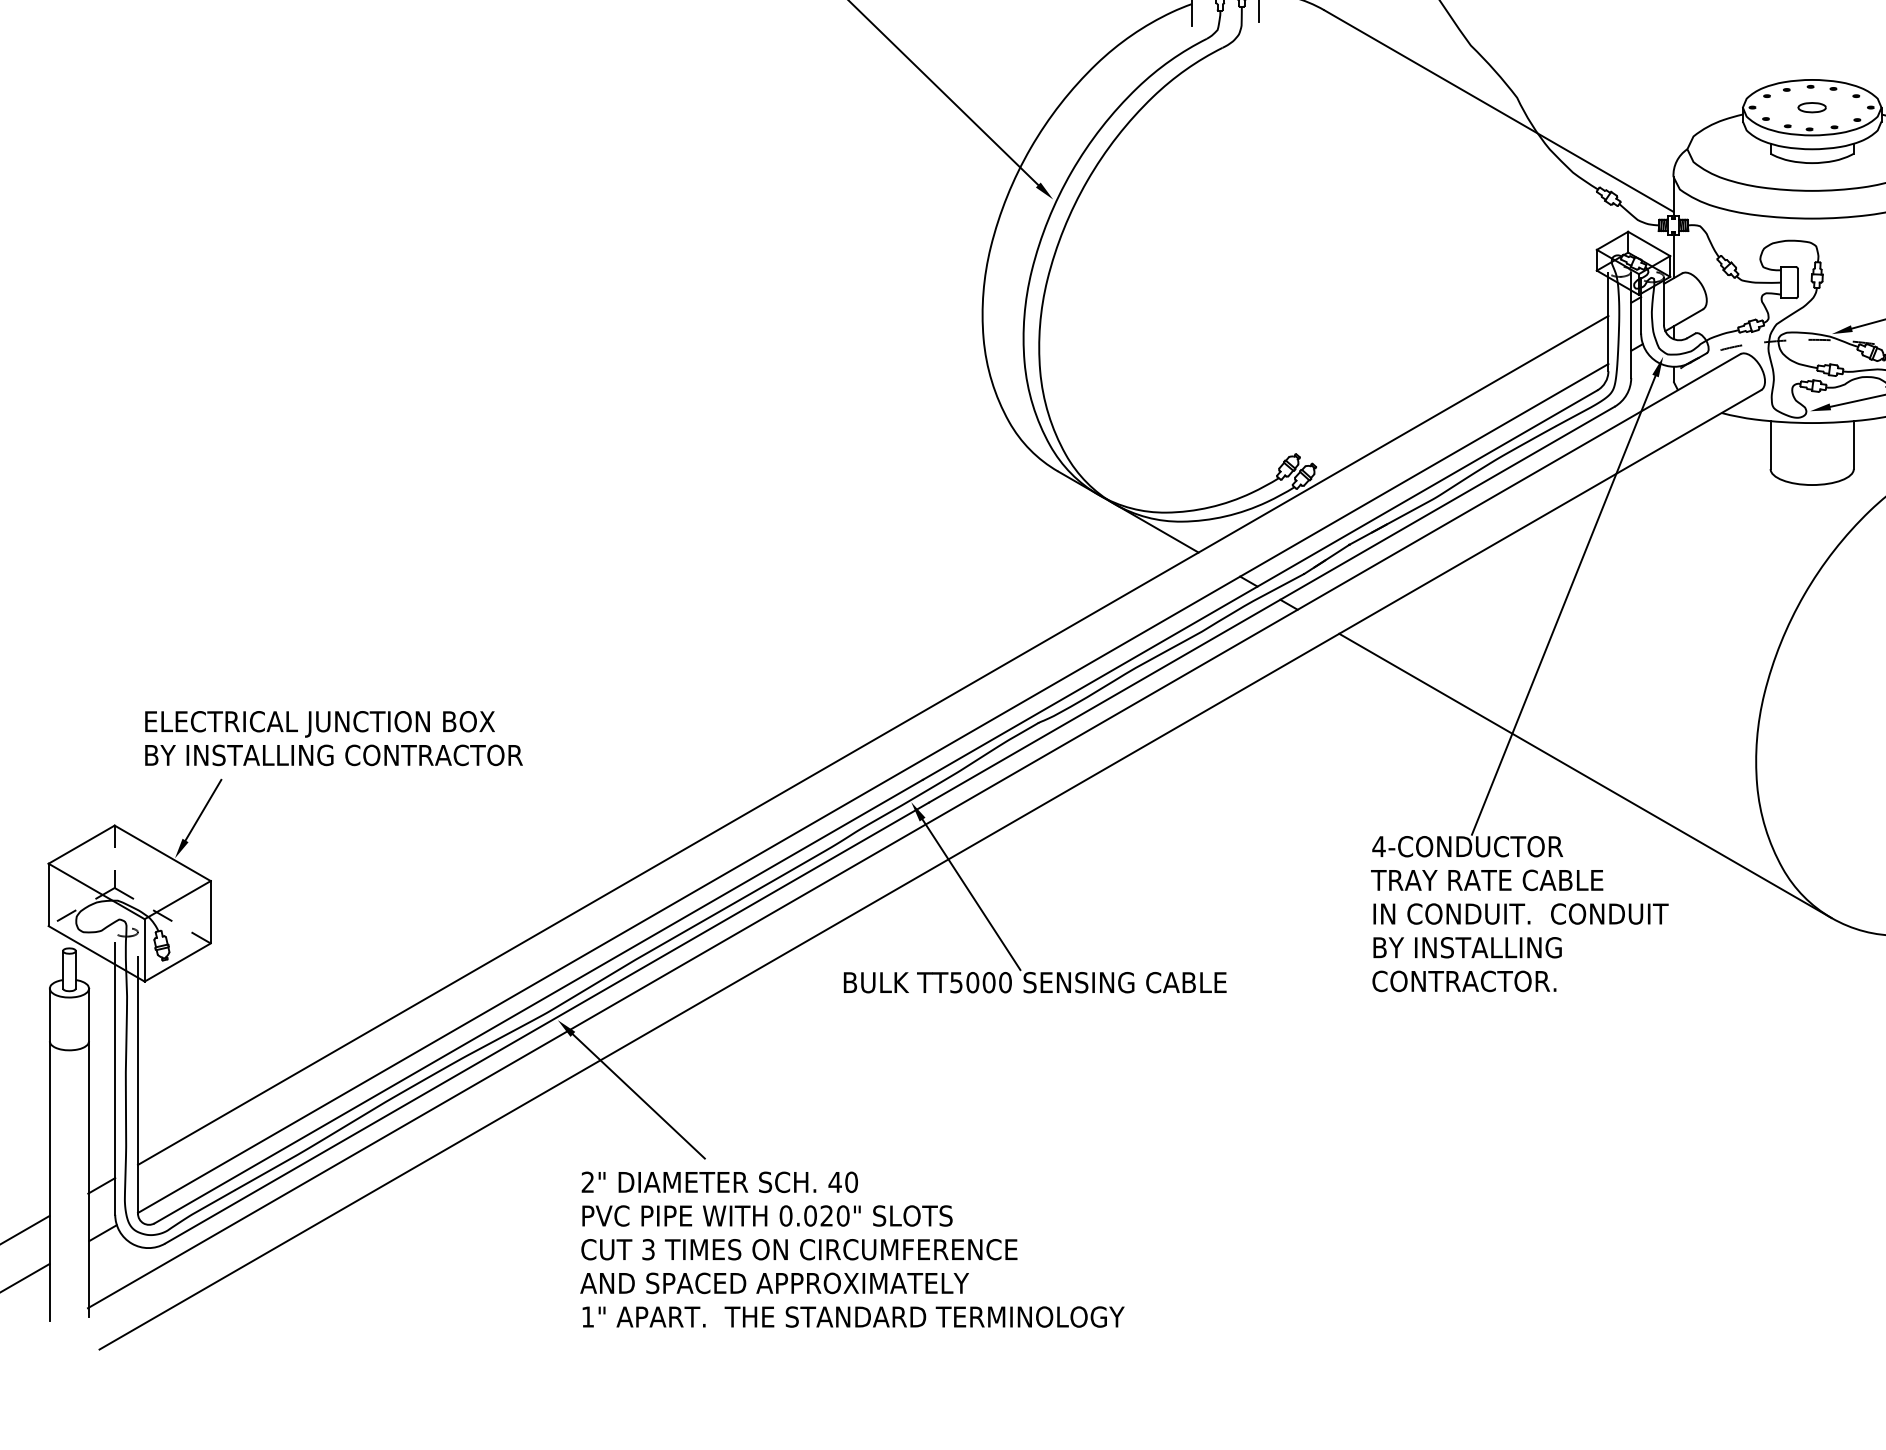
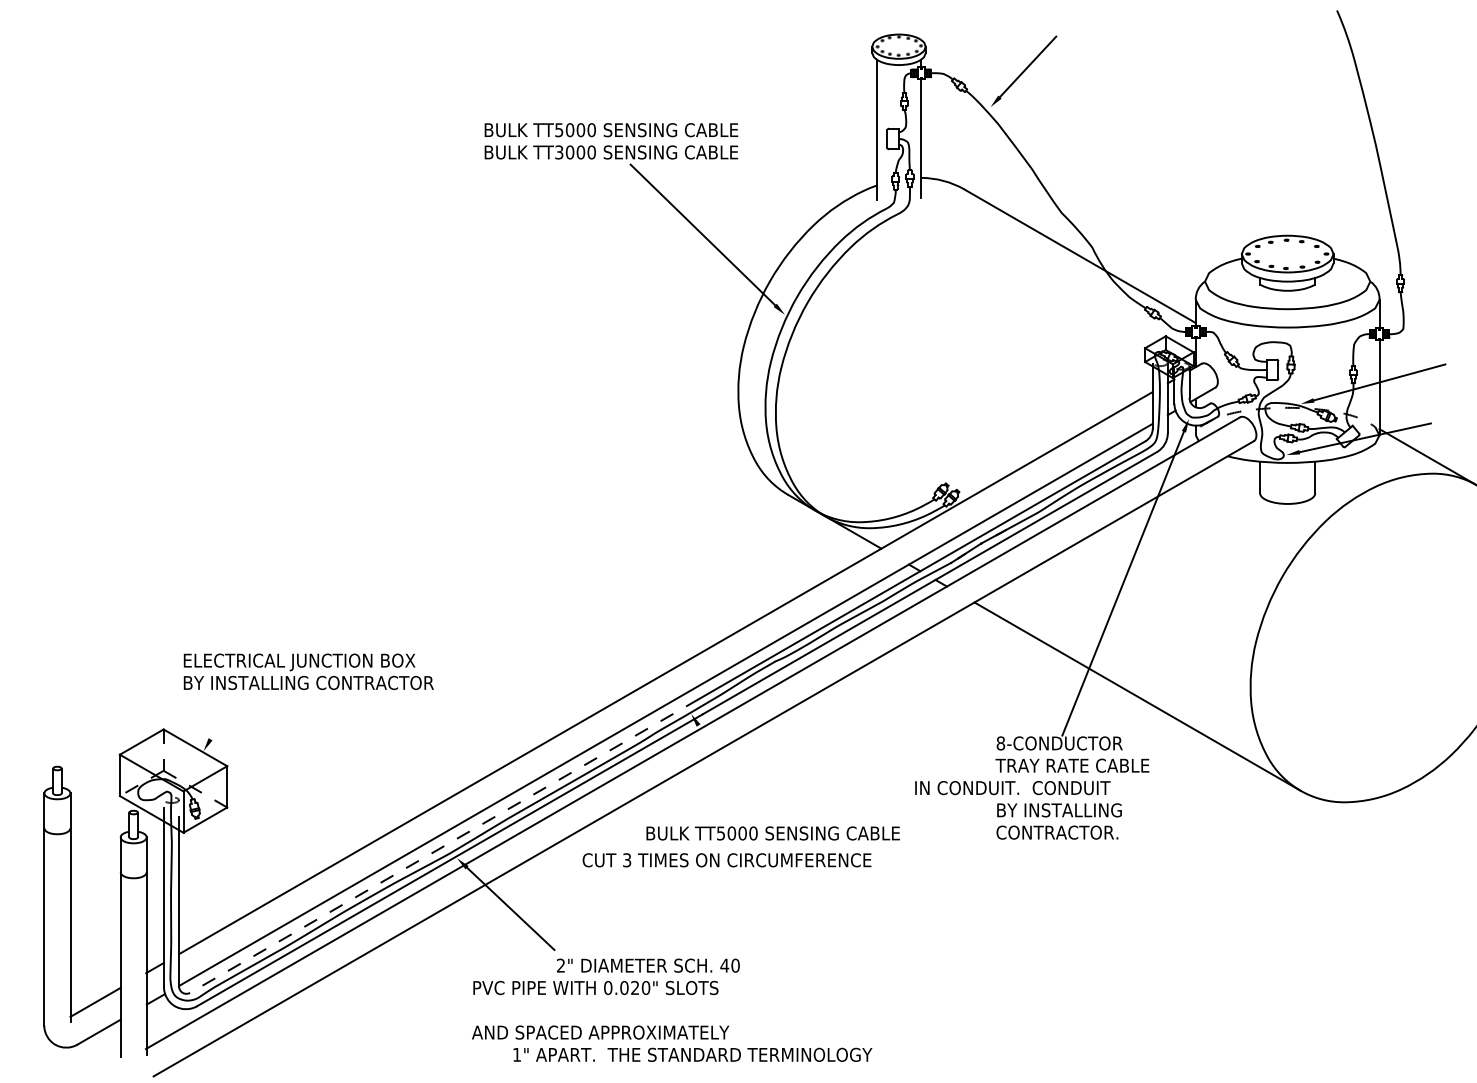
part: (1811, 108) -> (1287, 254), removed
line: (203, 810) -> (222, 719), removed
text: (1378, 846) -> (1000, 743), 4-CONDUCTOR -> 8-CONDUCTOR
line: (970, 895) -> (730, 775), removed
text: (1520, 914) -> (1012, 788), moved
line: (538, 1002) -> (444, 846), solid -> dashed
text: (720, 1182) -> (648, 965), moved
text: (798, 1249) -> (726, 860), moved
text: (852, 1316) -> (692, 1054), moved

